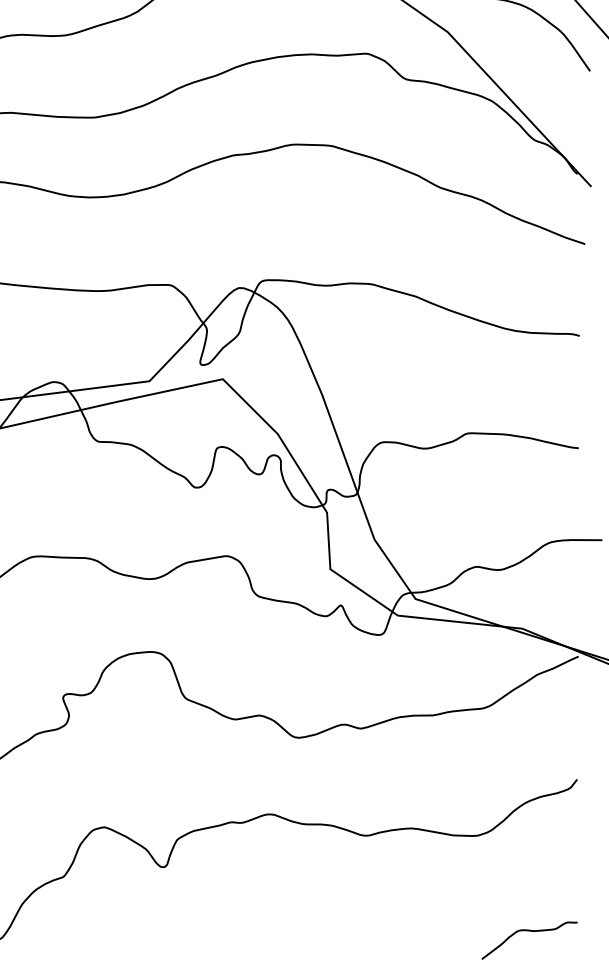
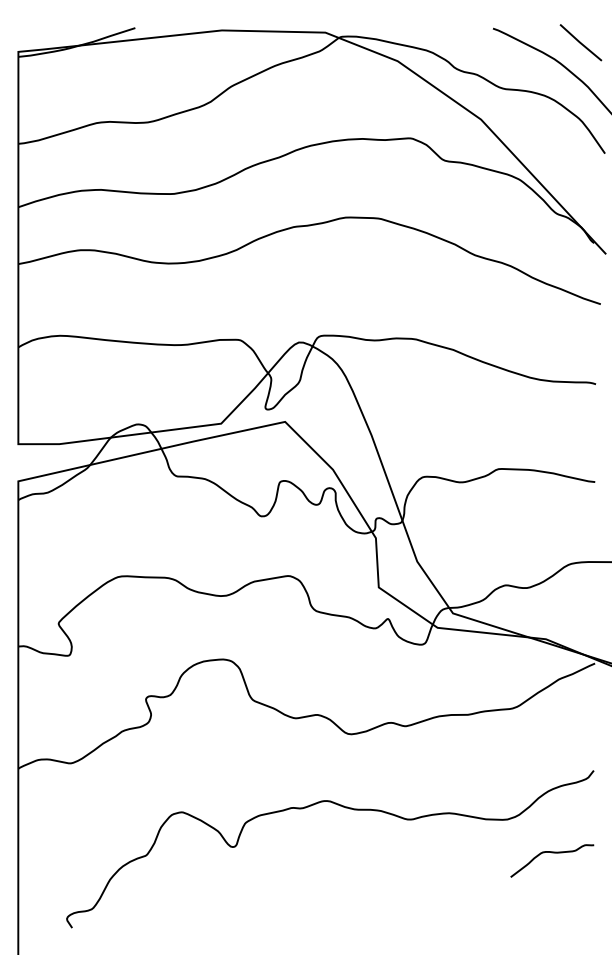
curve: (529, 932) -> (552, 853), moved

